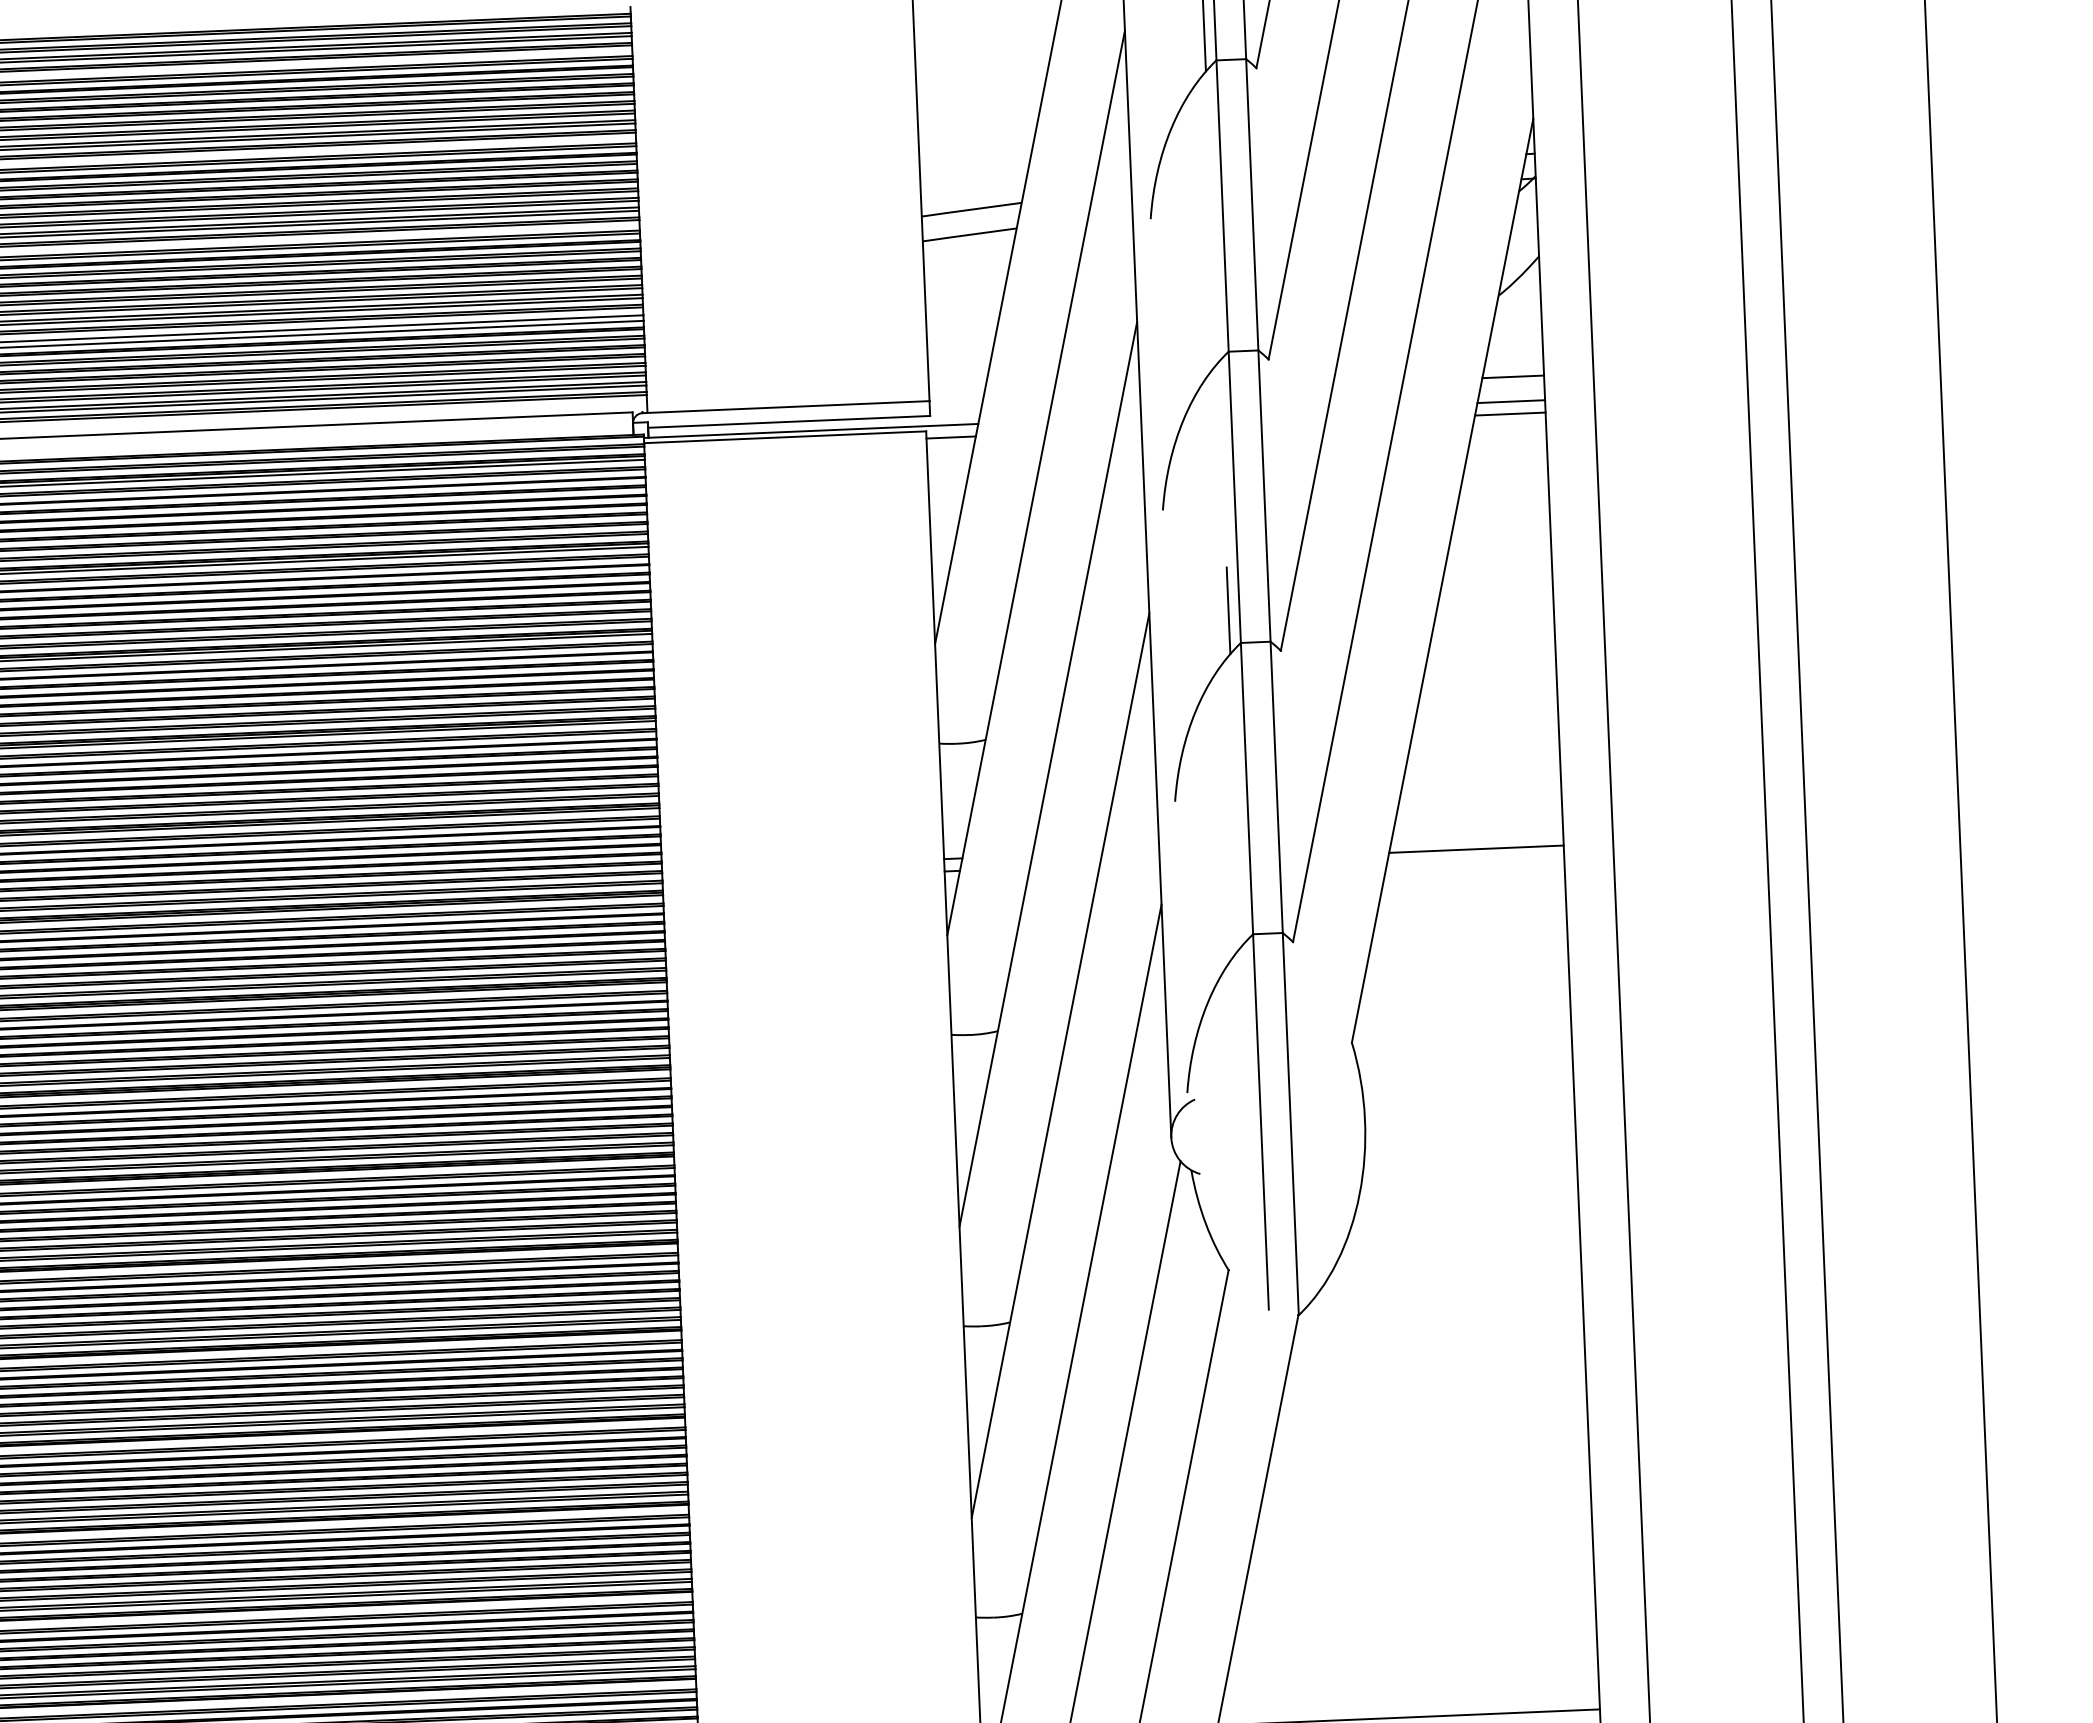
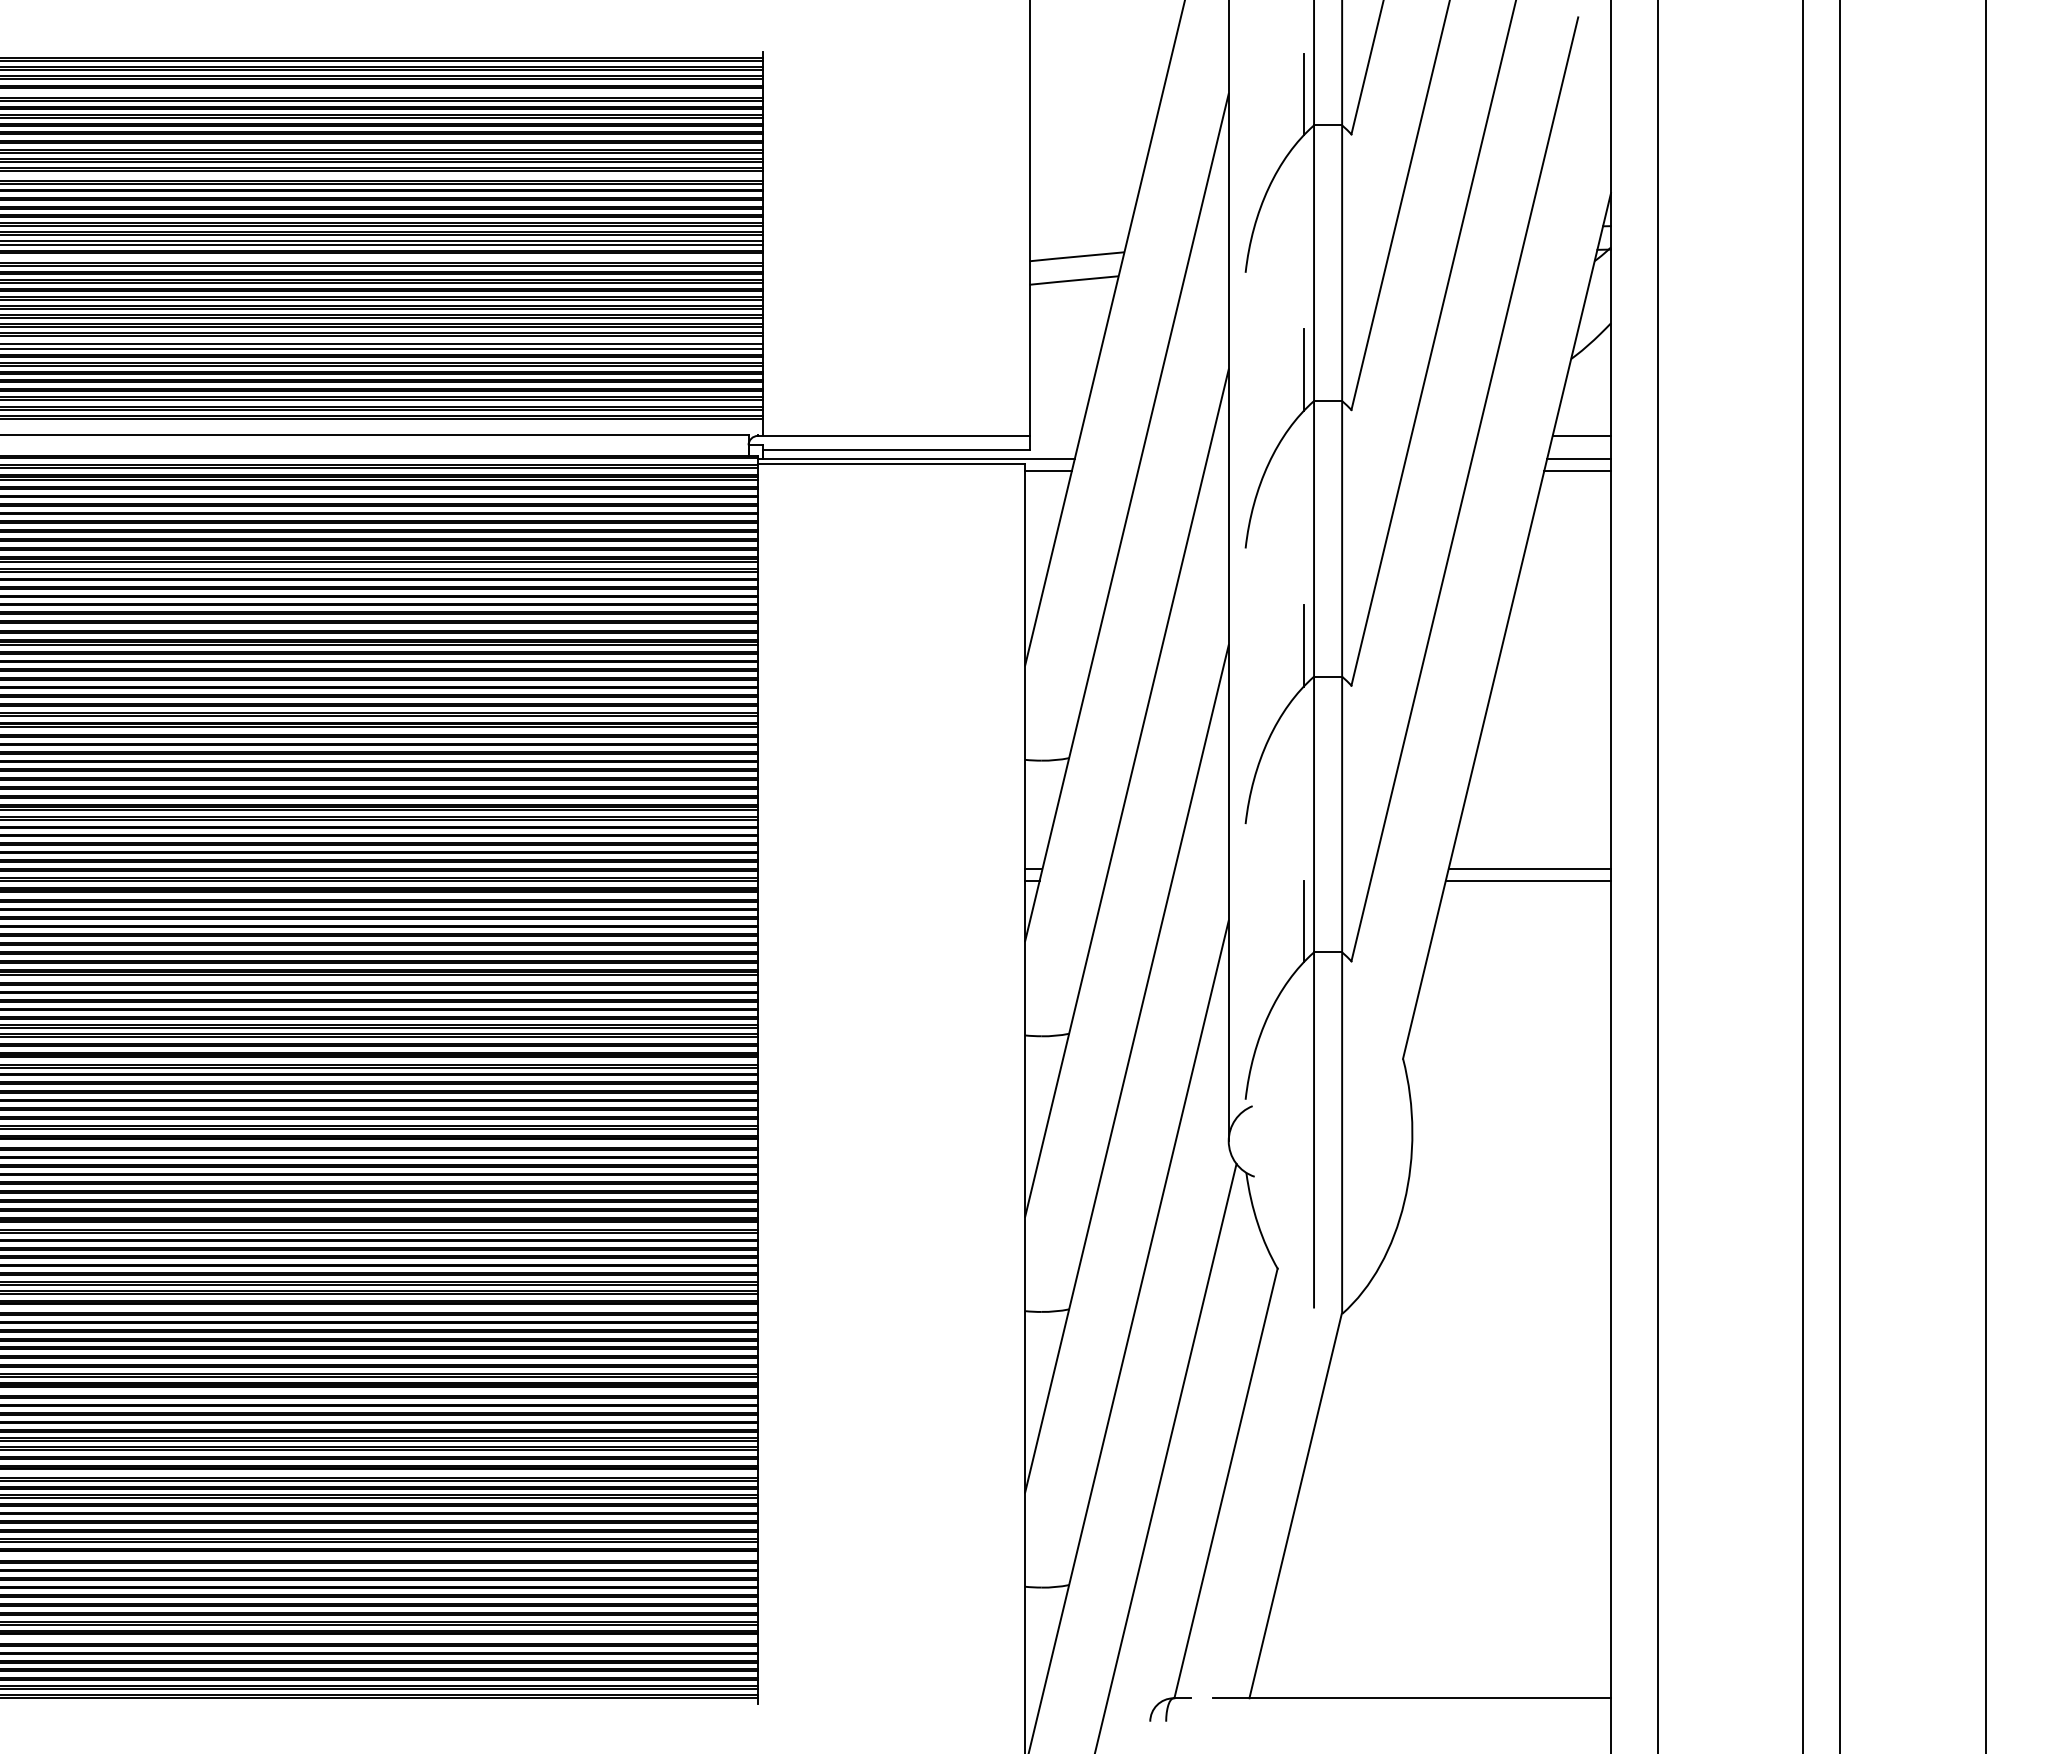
line: (1216, 319) -> (1303, 370), added
line: (1477, 837) -> (1529, 869), added
line: (1240, 902) -> (1303, 921), added

